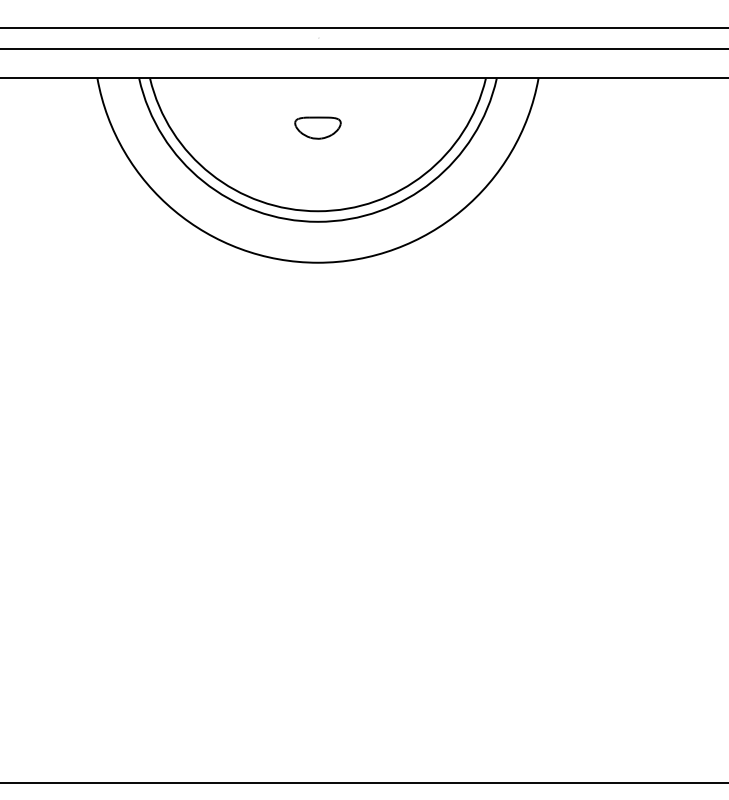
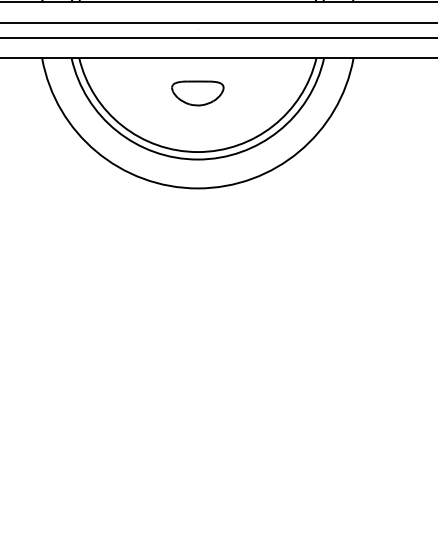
part: (317, 127) -> (197, 92), size x1.6

